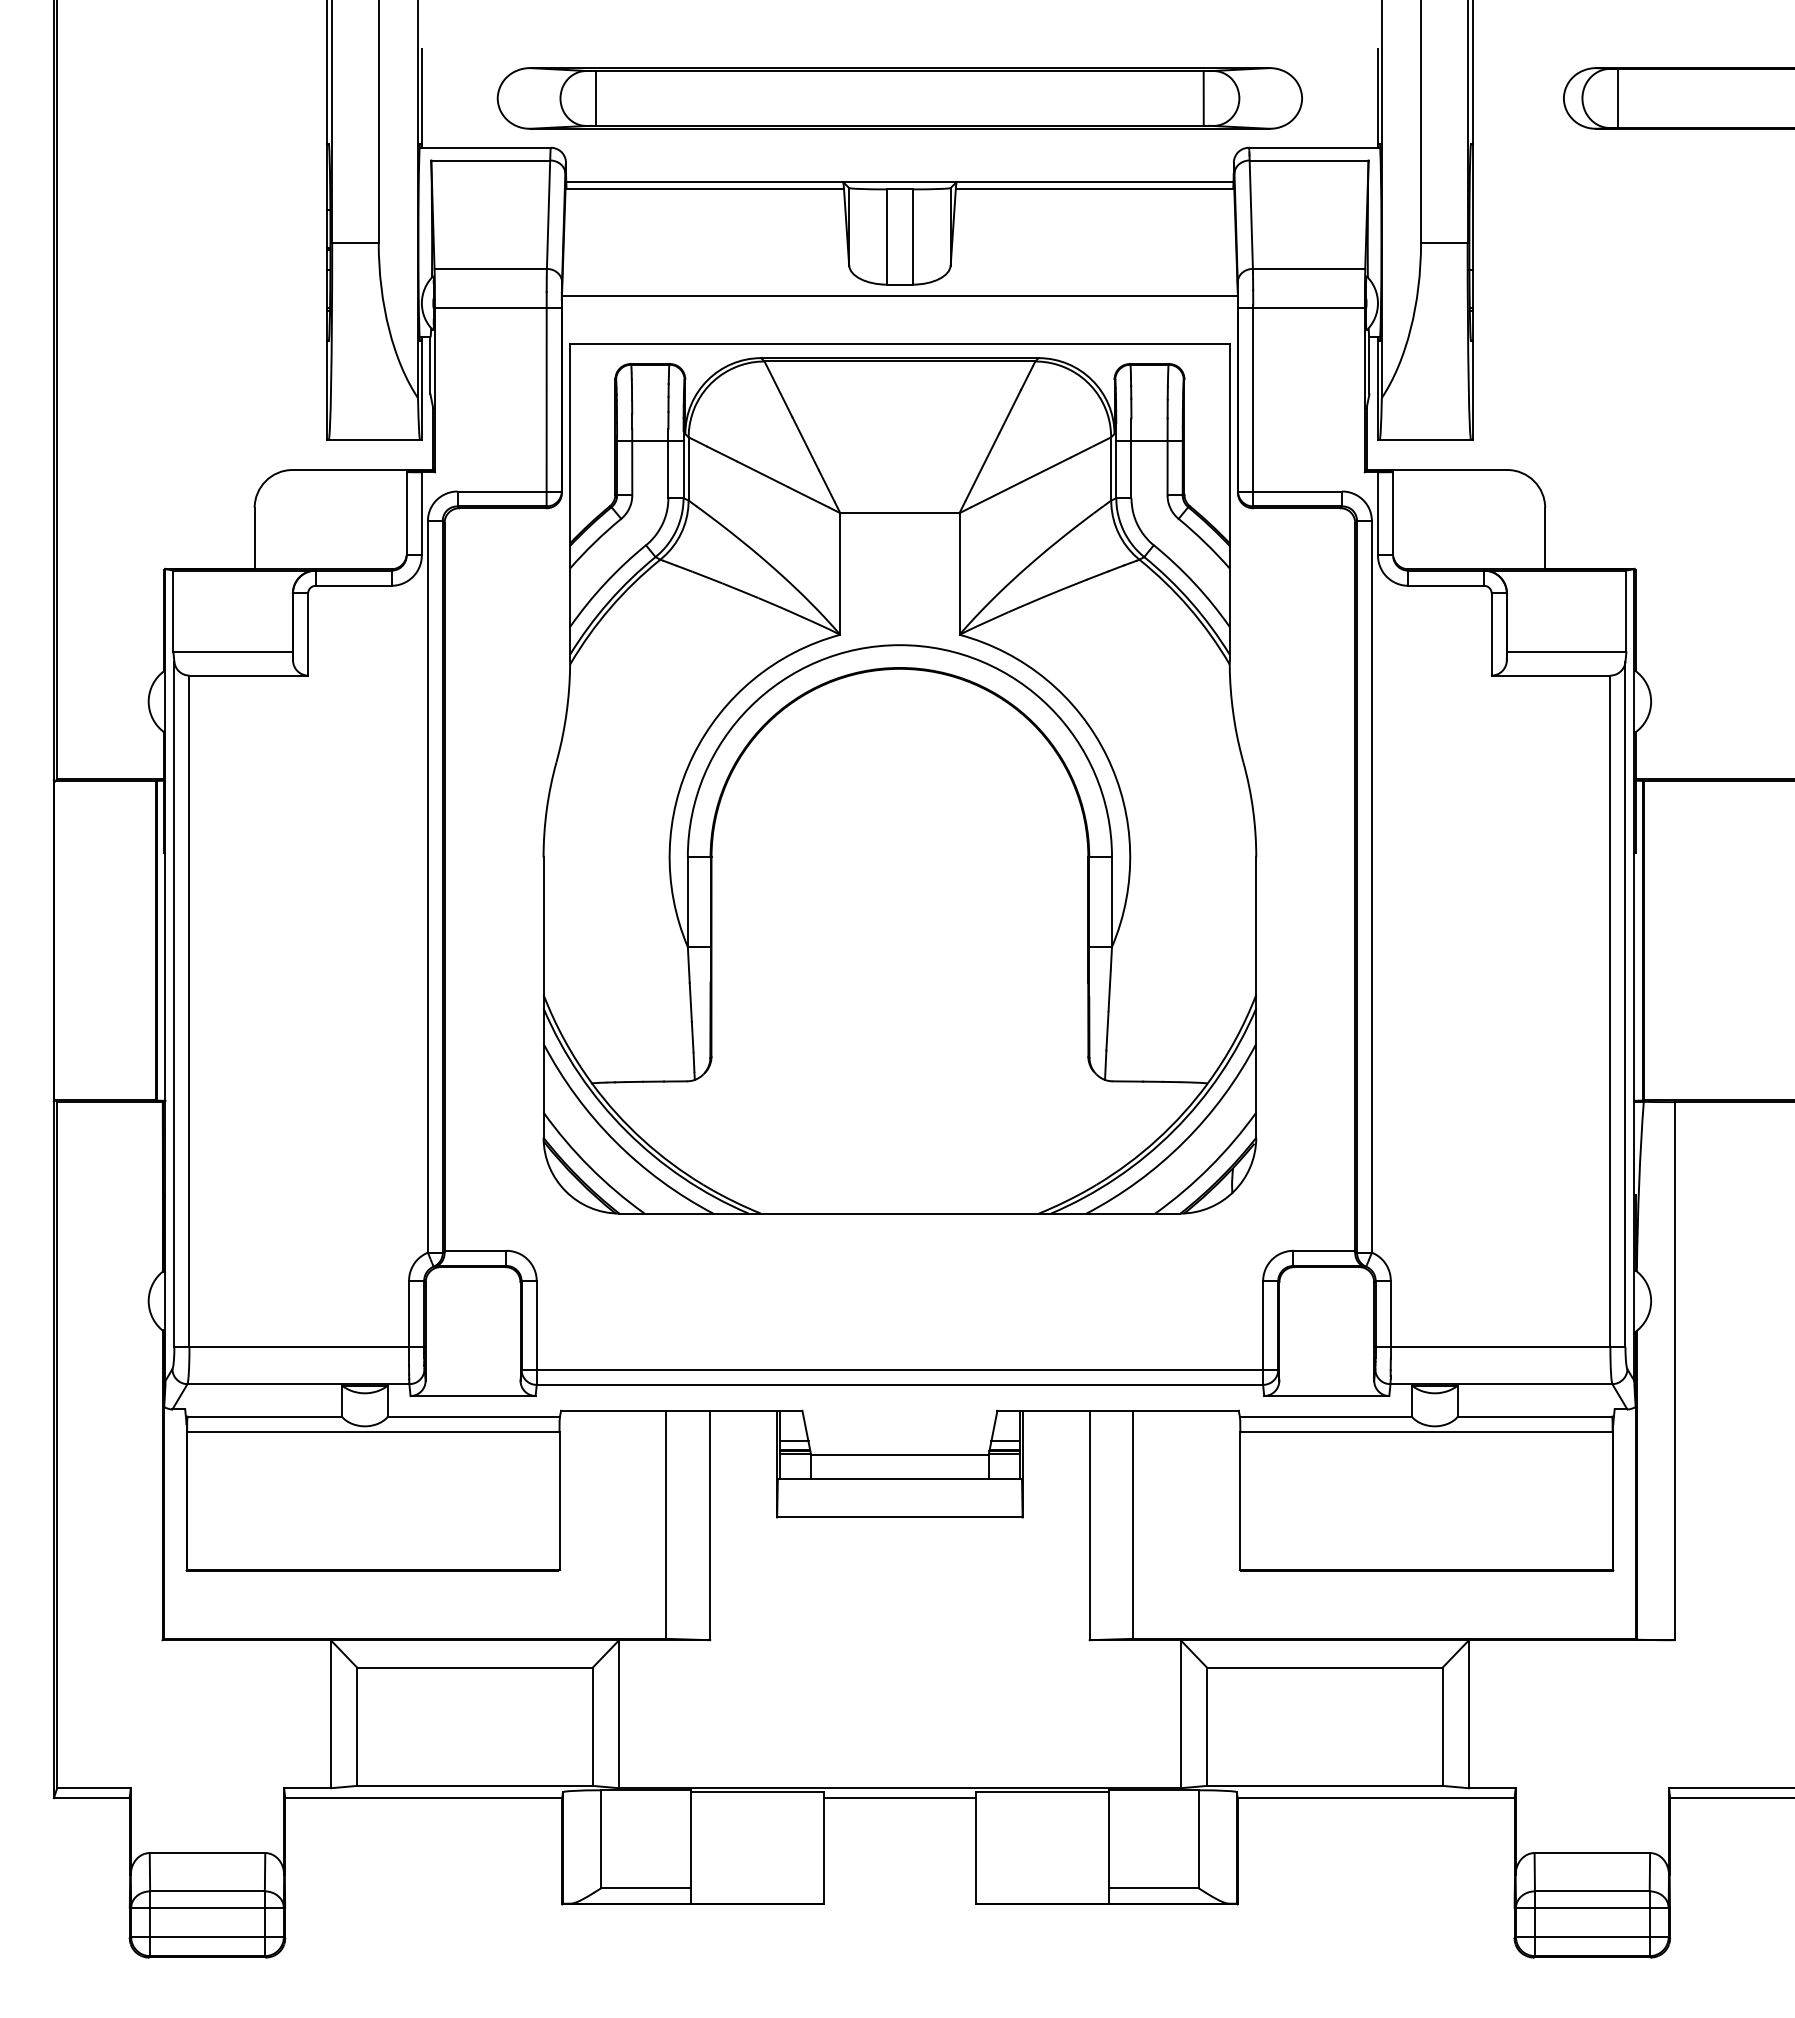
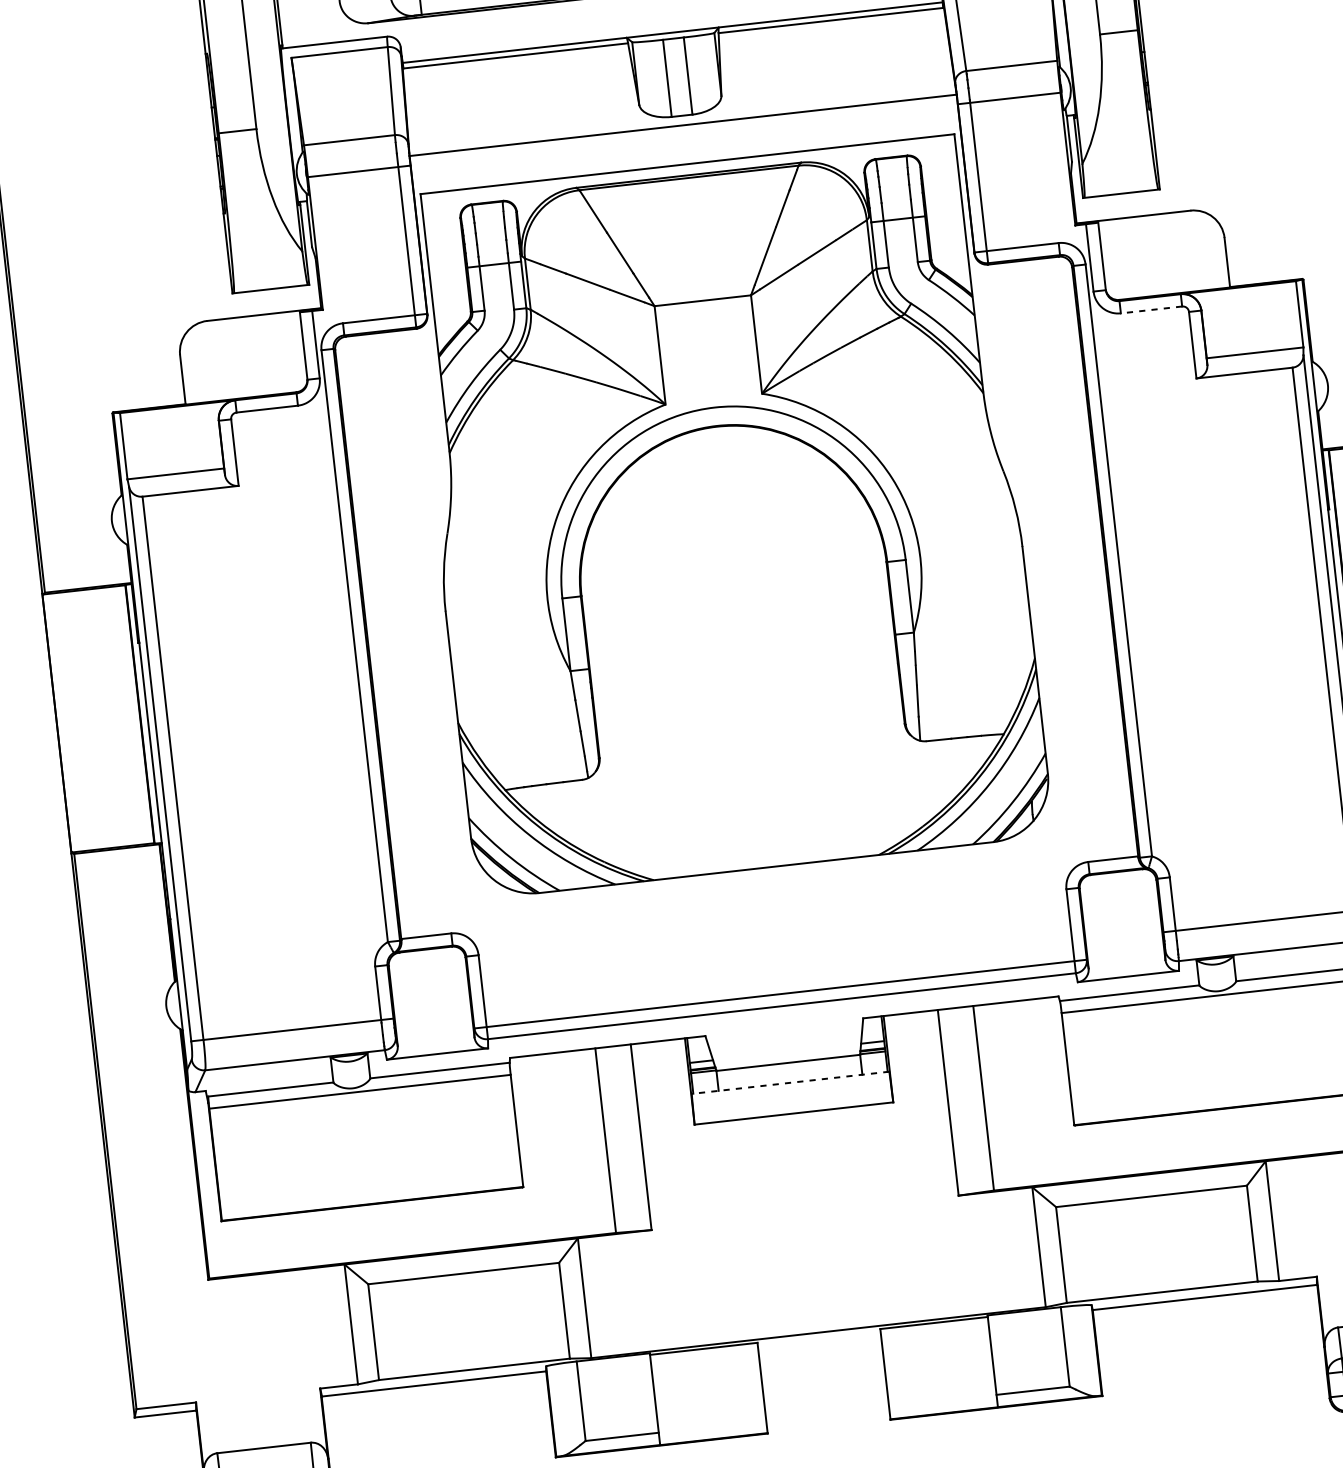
line: (1446, 585) -> (1151, 309), solid -> dashed
line: (899, 1479) -> (790, 1082), solid -> dashed
line: (899, 1798) -> (819, 1341), removed

